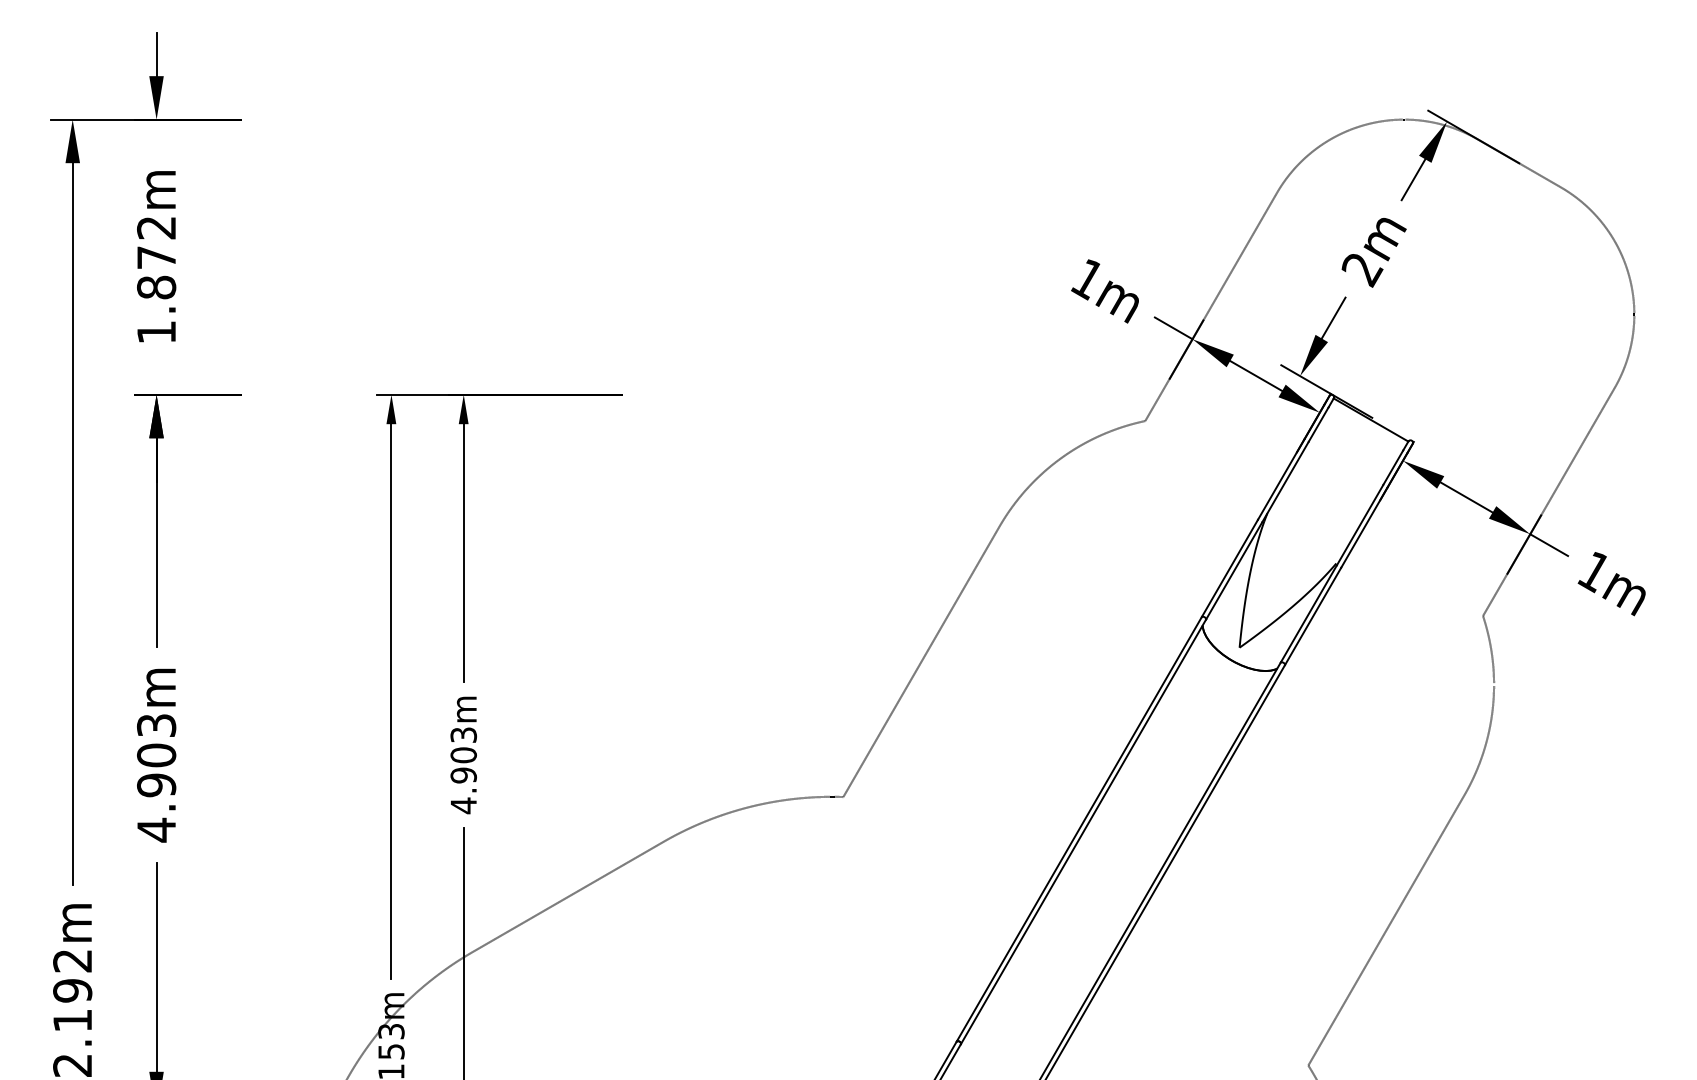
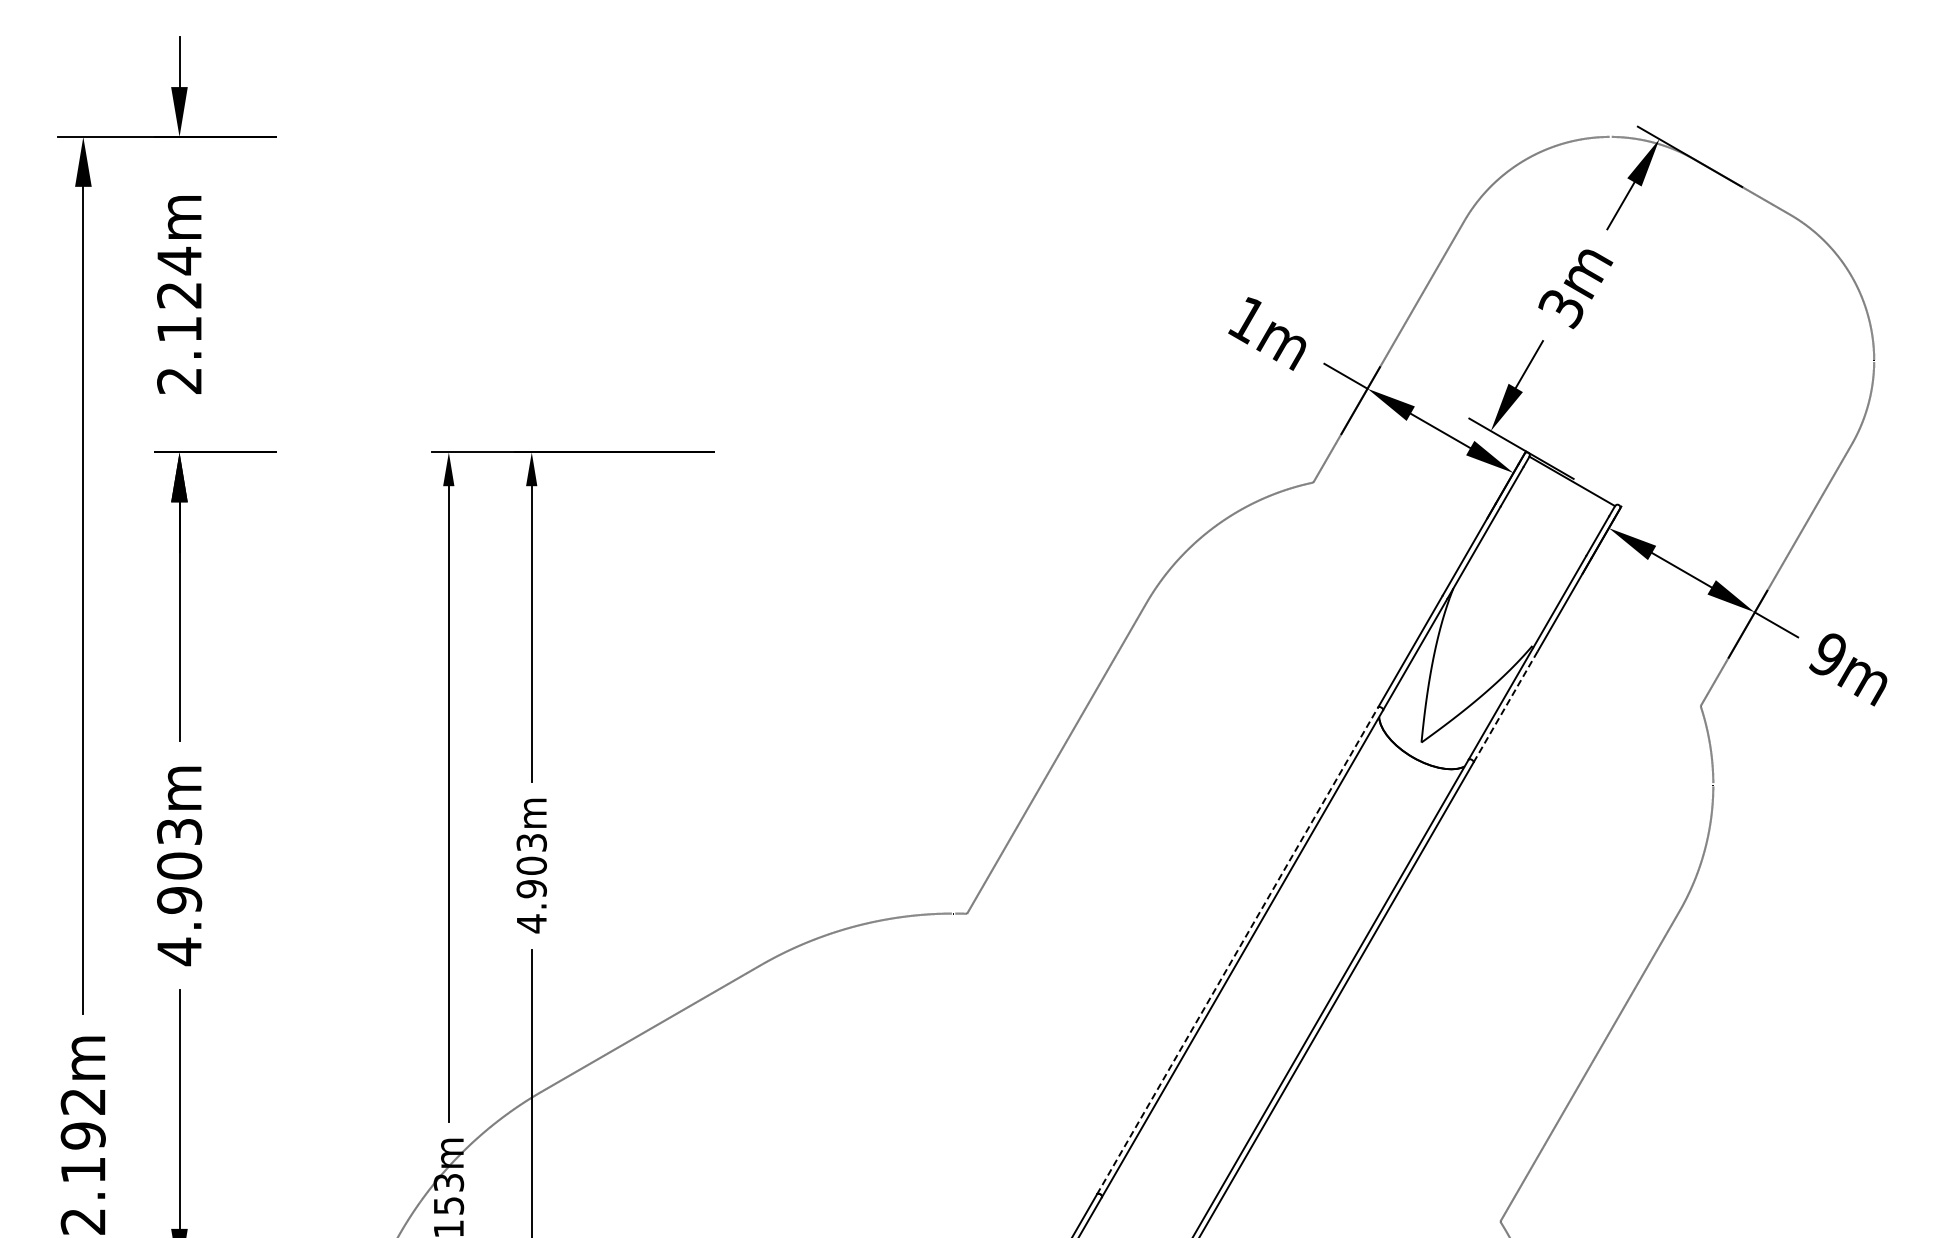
text: (1362, 270) -> (1562, 309), 2m -> 3m
text: (156, 278) -> (179, 319), 1.872m -> 2.124m
text: (1593, 571) -> (1827, 655), 1m -> 9m
line: (1313, 616) -> (1506, 706), solid -> dashed
line: (1079, 829) -> (1237, 950), solid -> dashed

